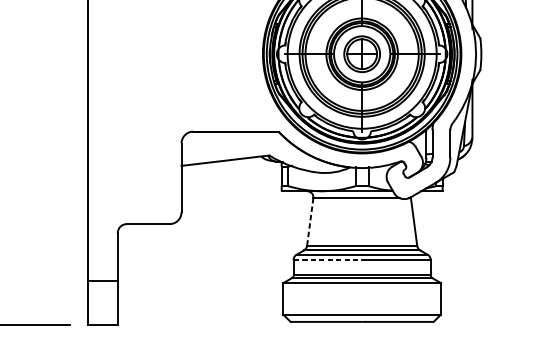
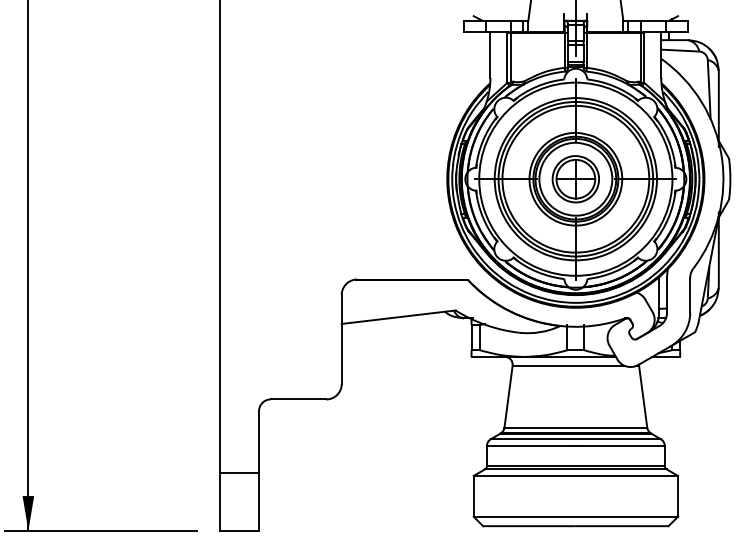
line: (310, 222) -> (508, 397), dashed -> solid
line: (327, 259) -> (531, 445), dashed -> solid

